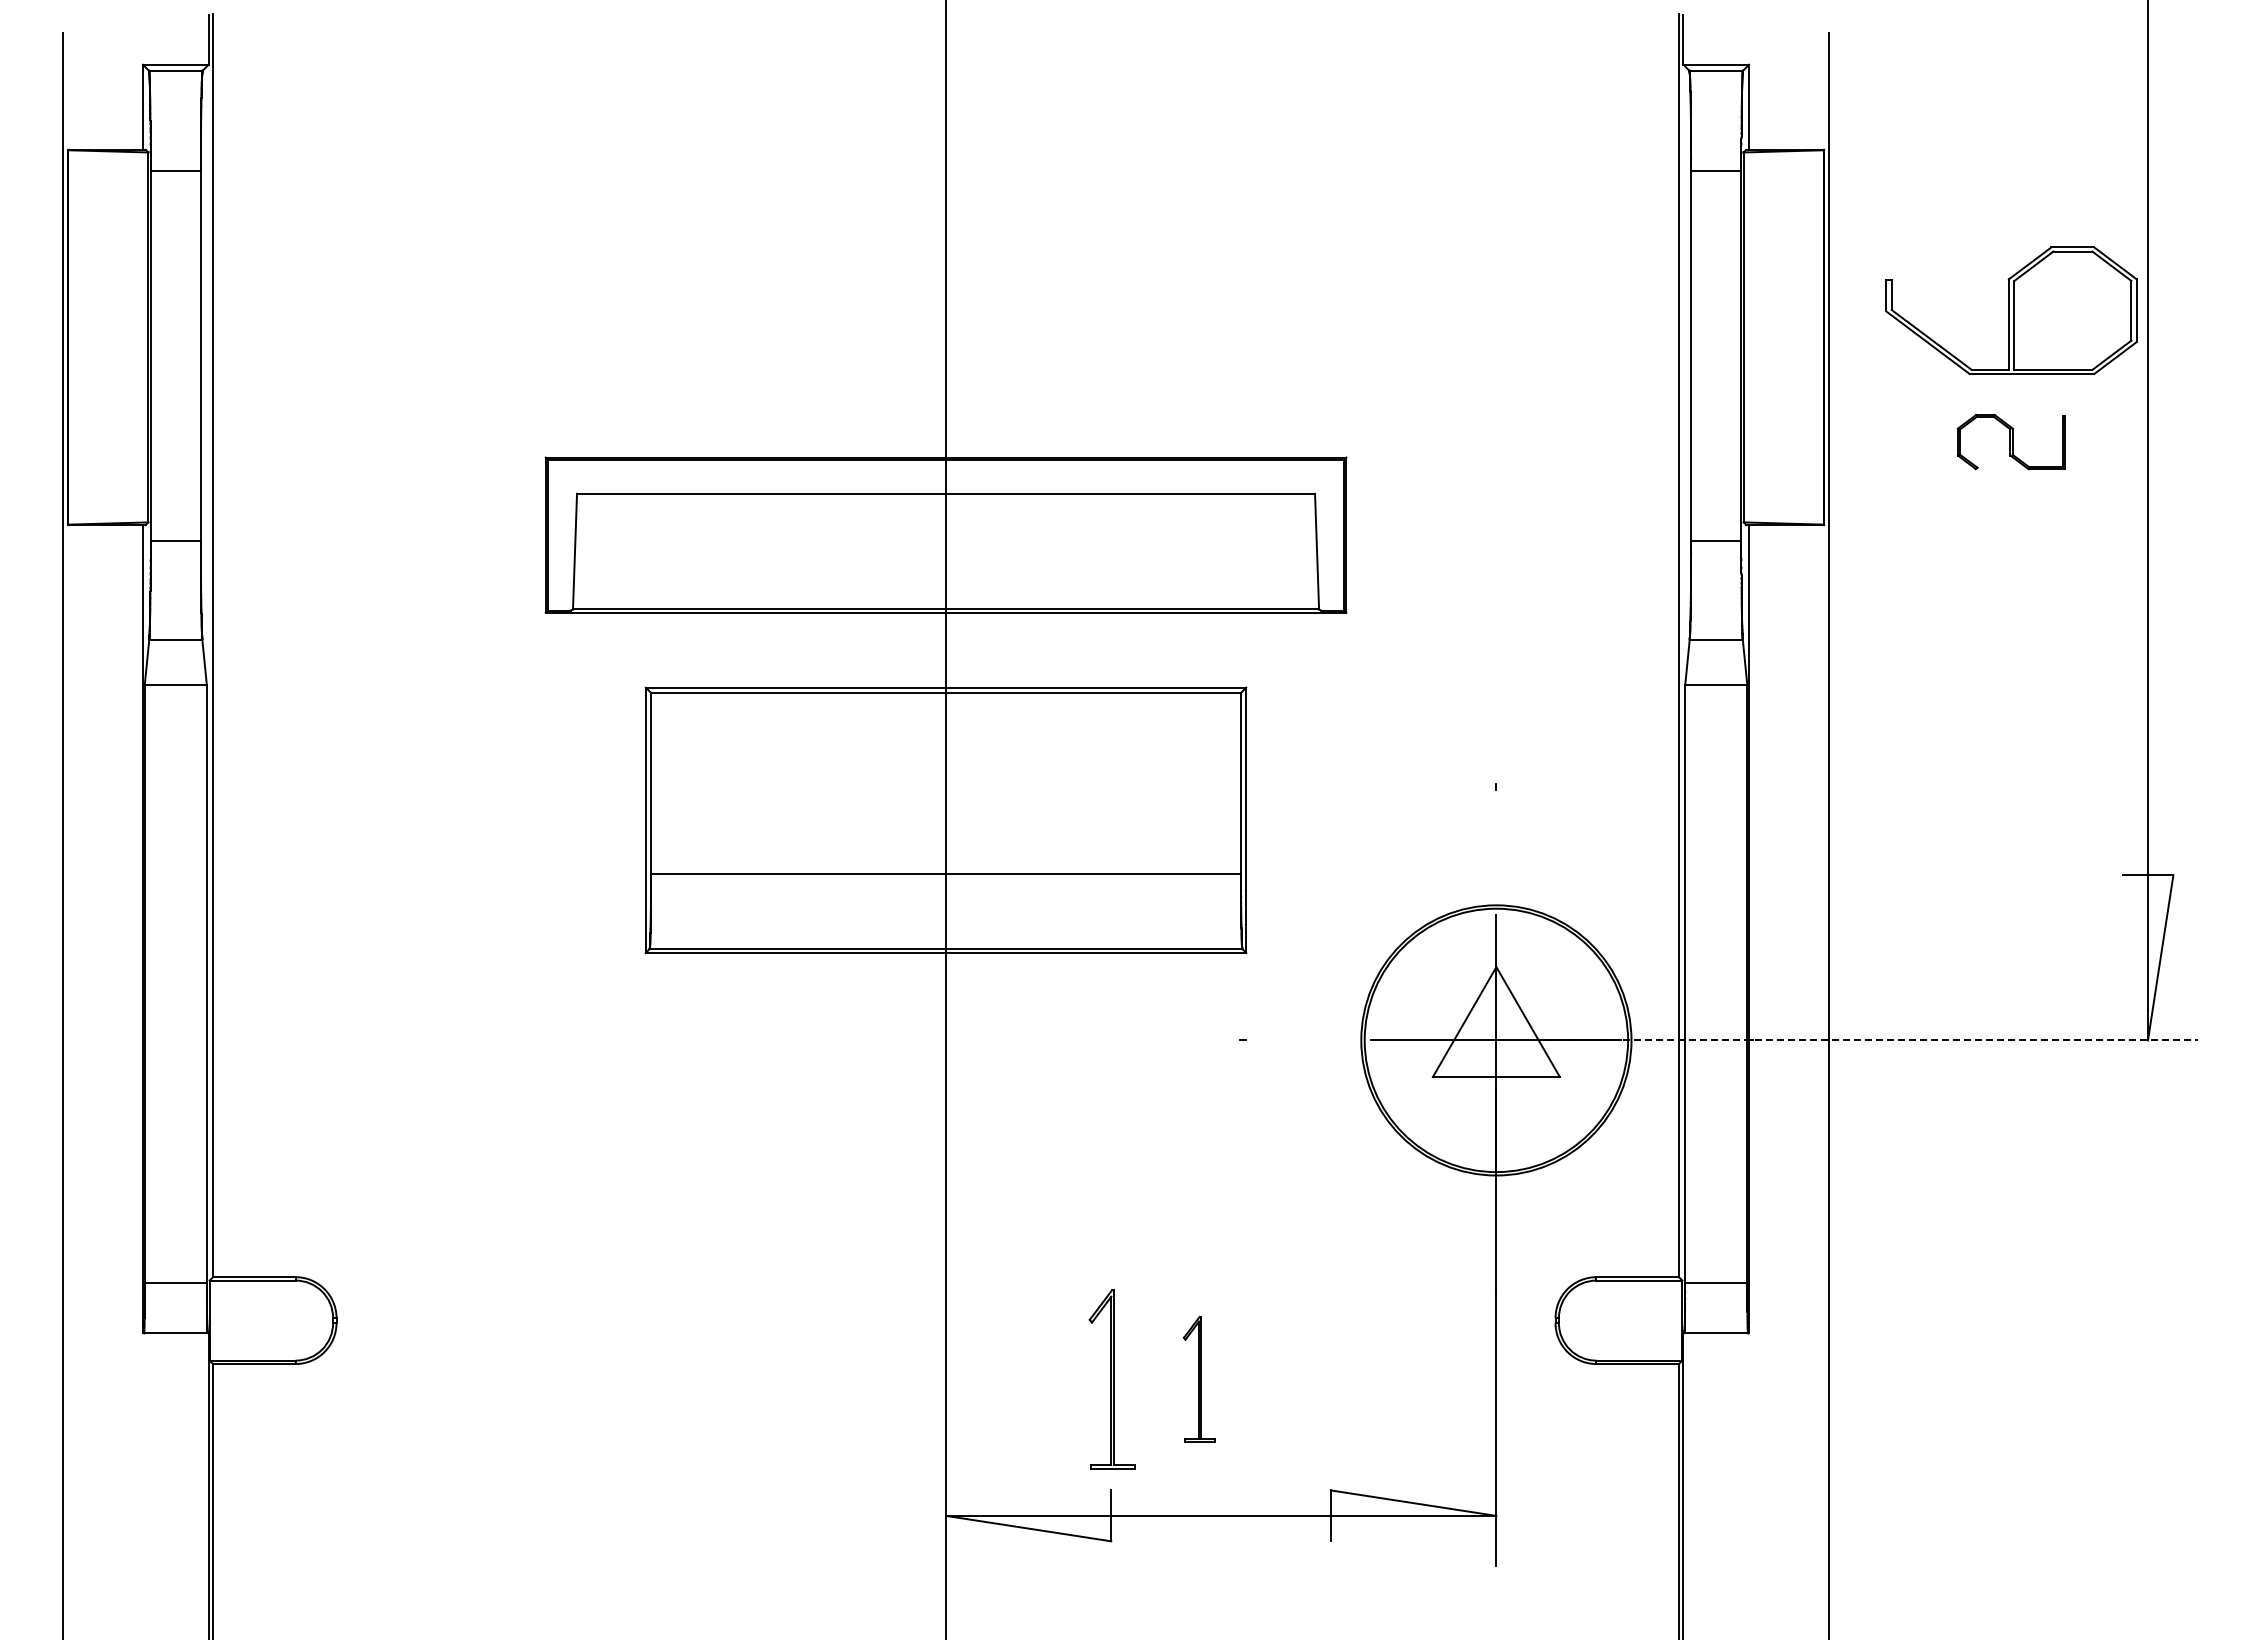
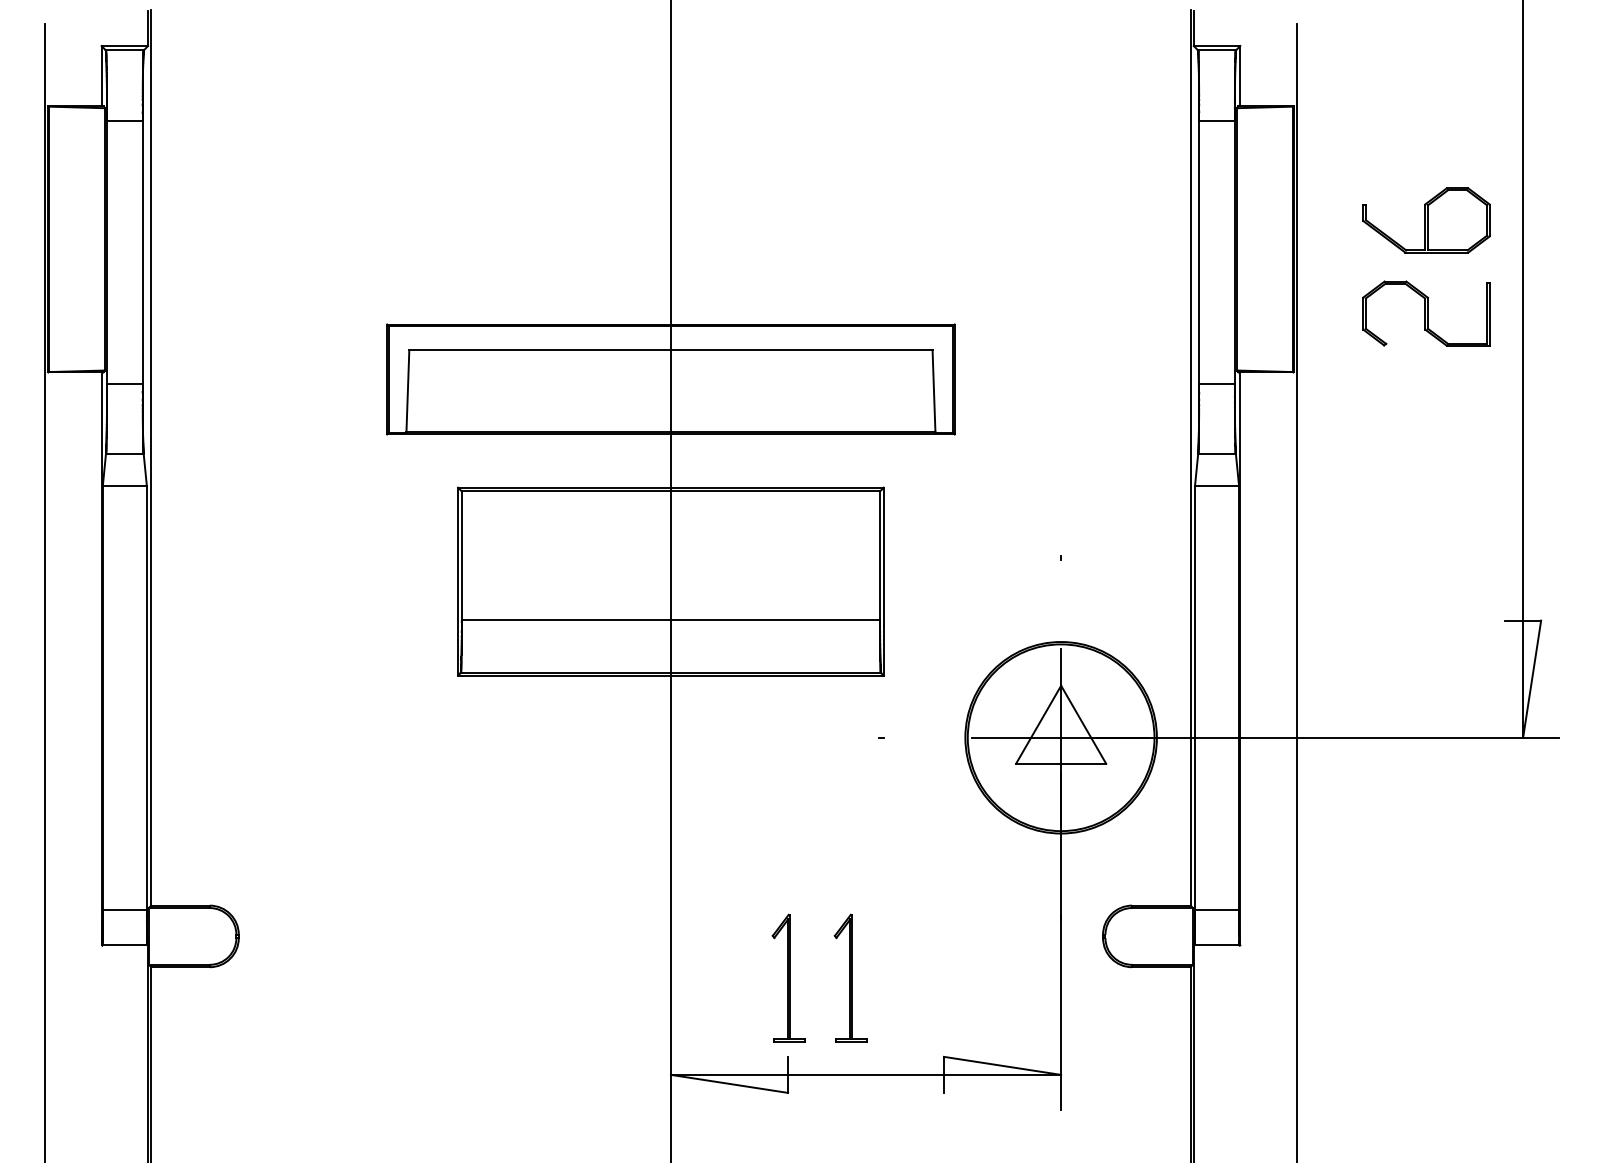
part: (2011, 310) -> (1426, 220), size x0.71
part: (2011, 441) -> (1426, 313), size x1.67
line: (1872, 1040) -> (1327, 737), dashed -> solid
part: (1199, 1379) -> (850, 978), size x1.43

